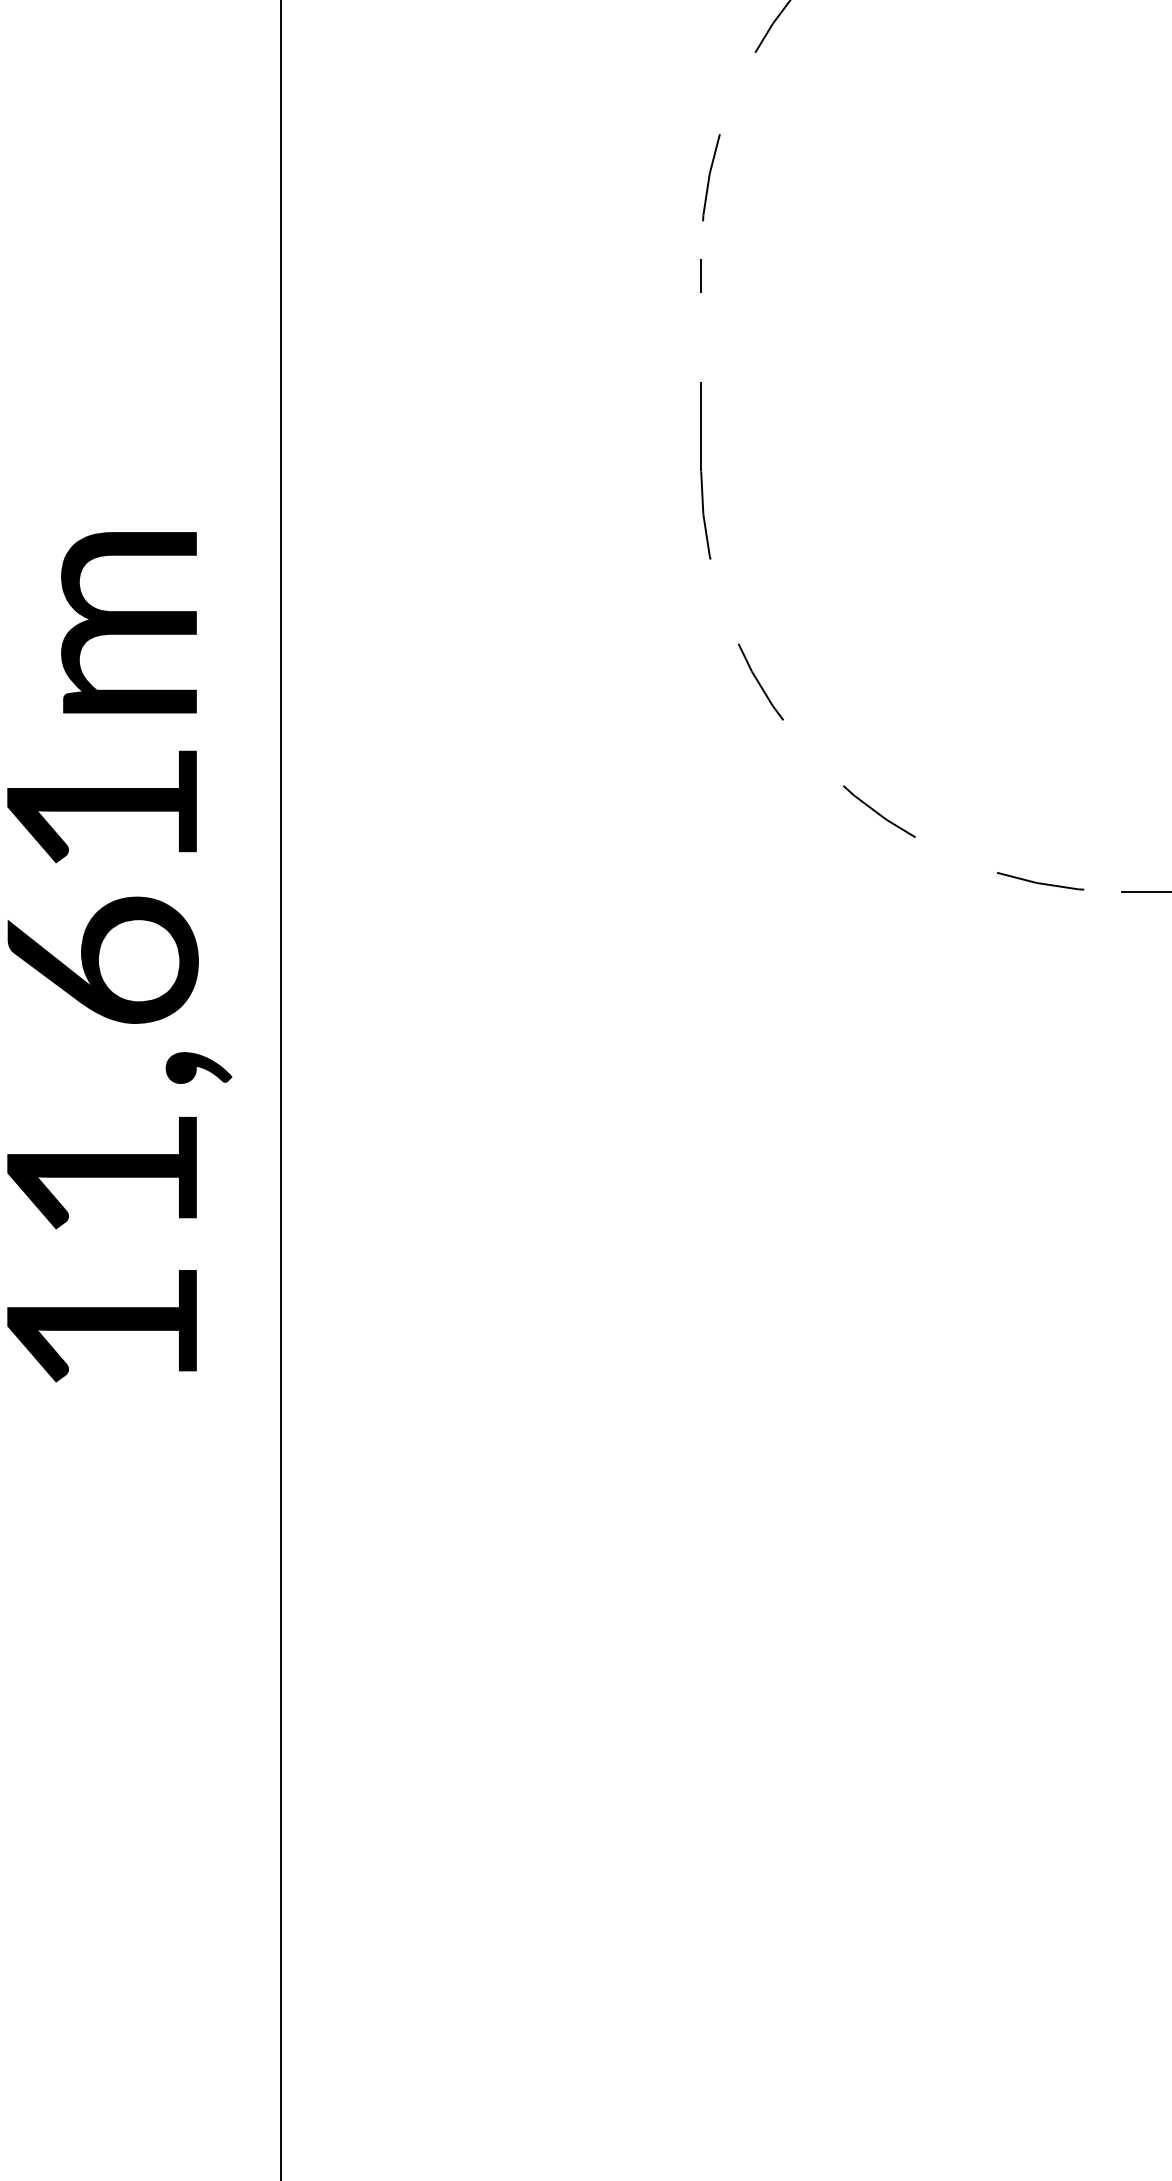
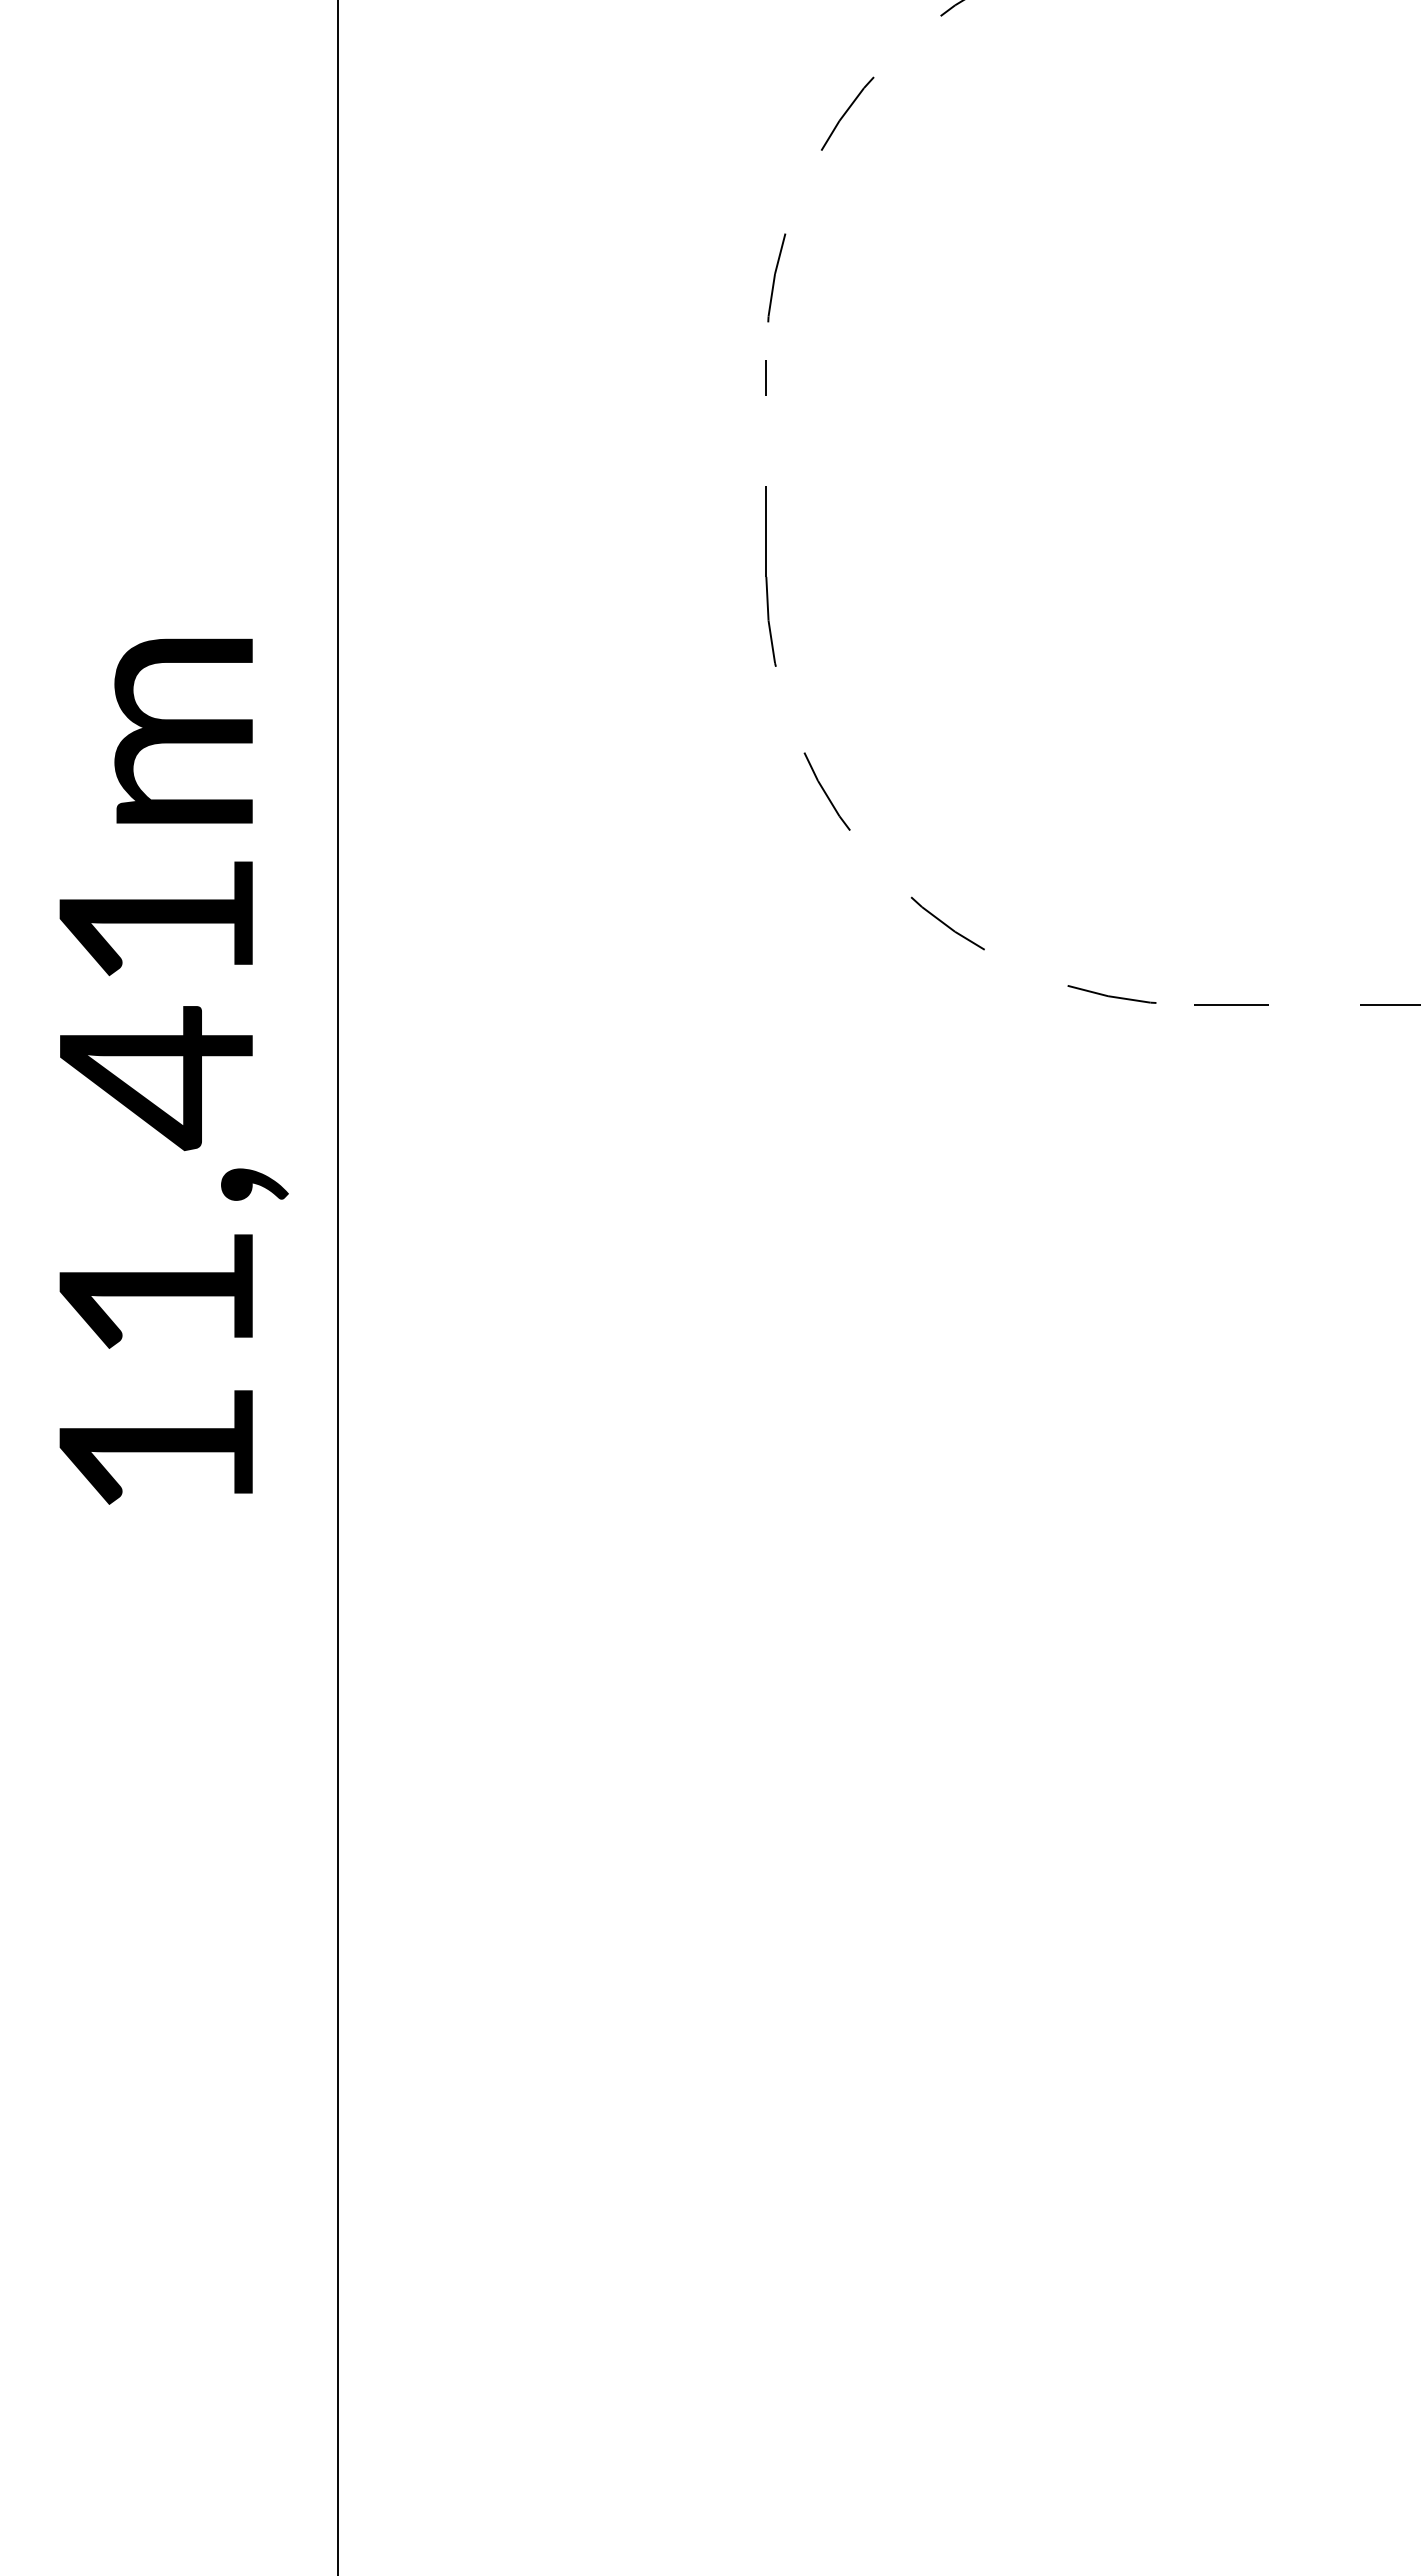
text: (103, 963) -> (157, 1078), 11,61m -> 11,41m

